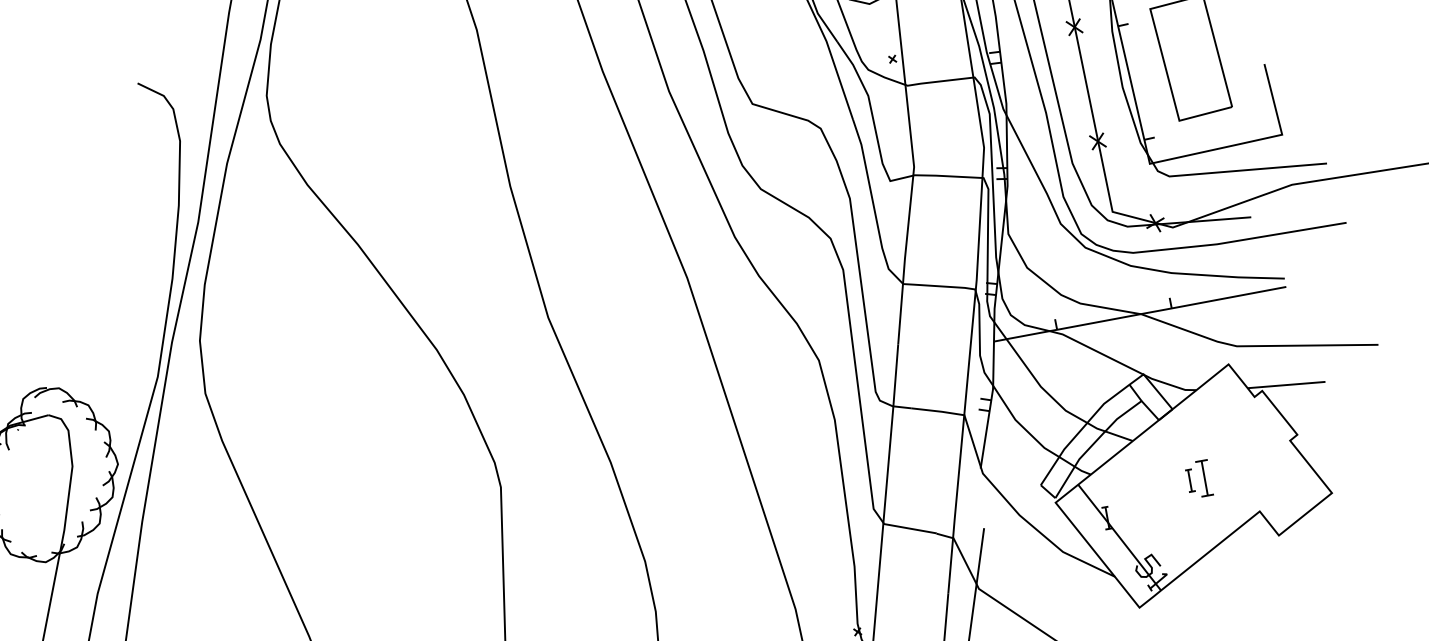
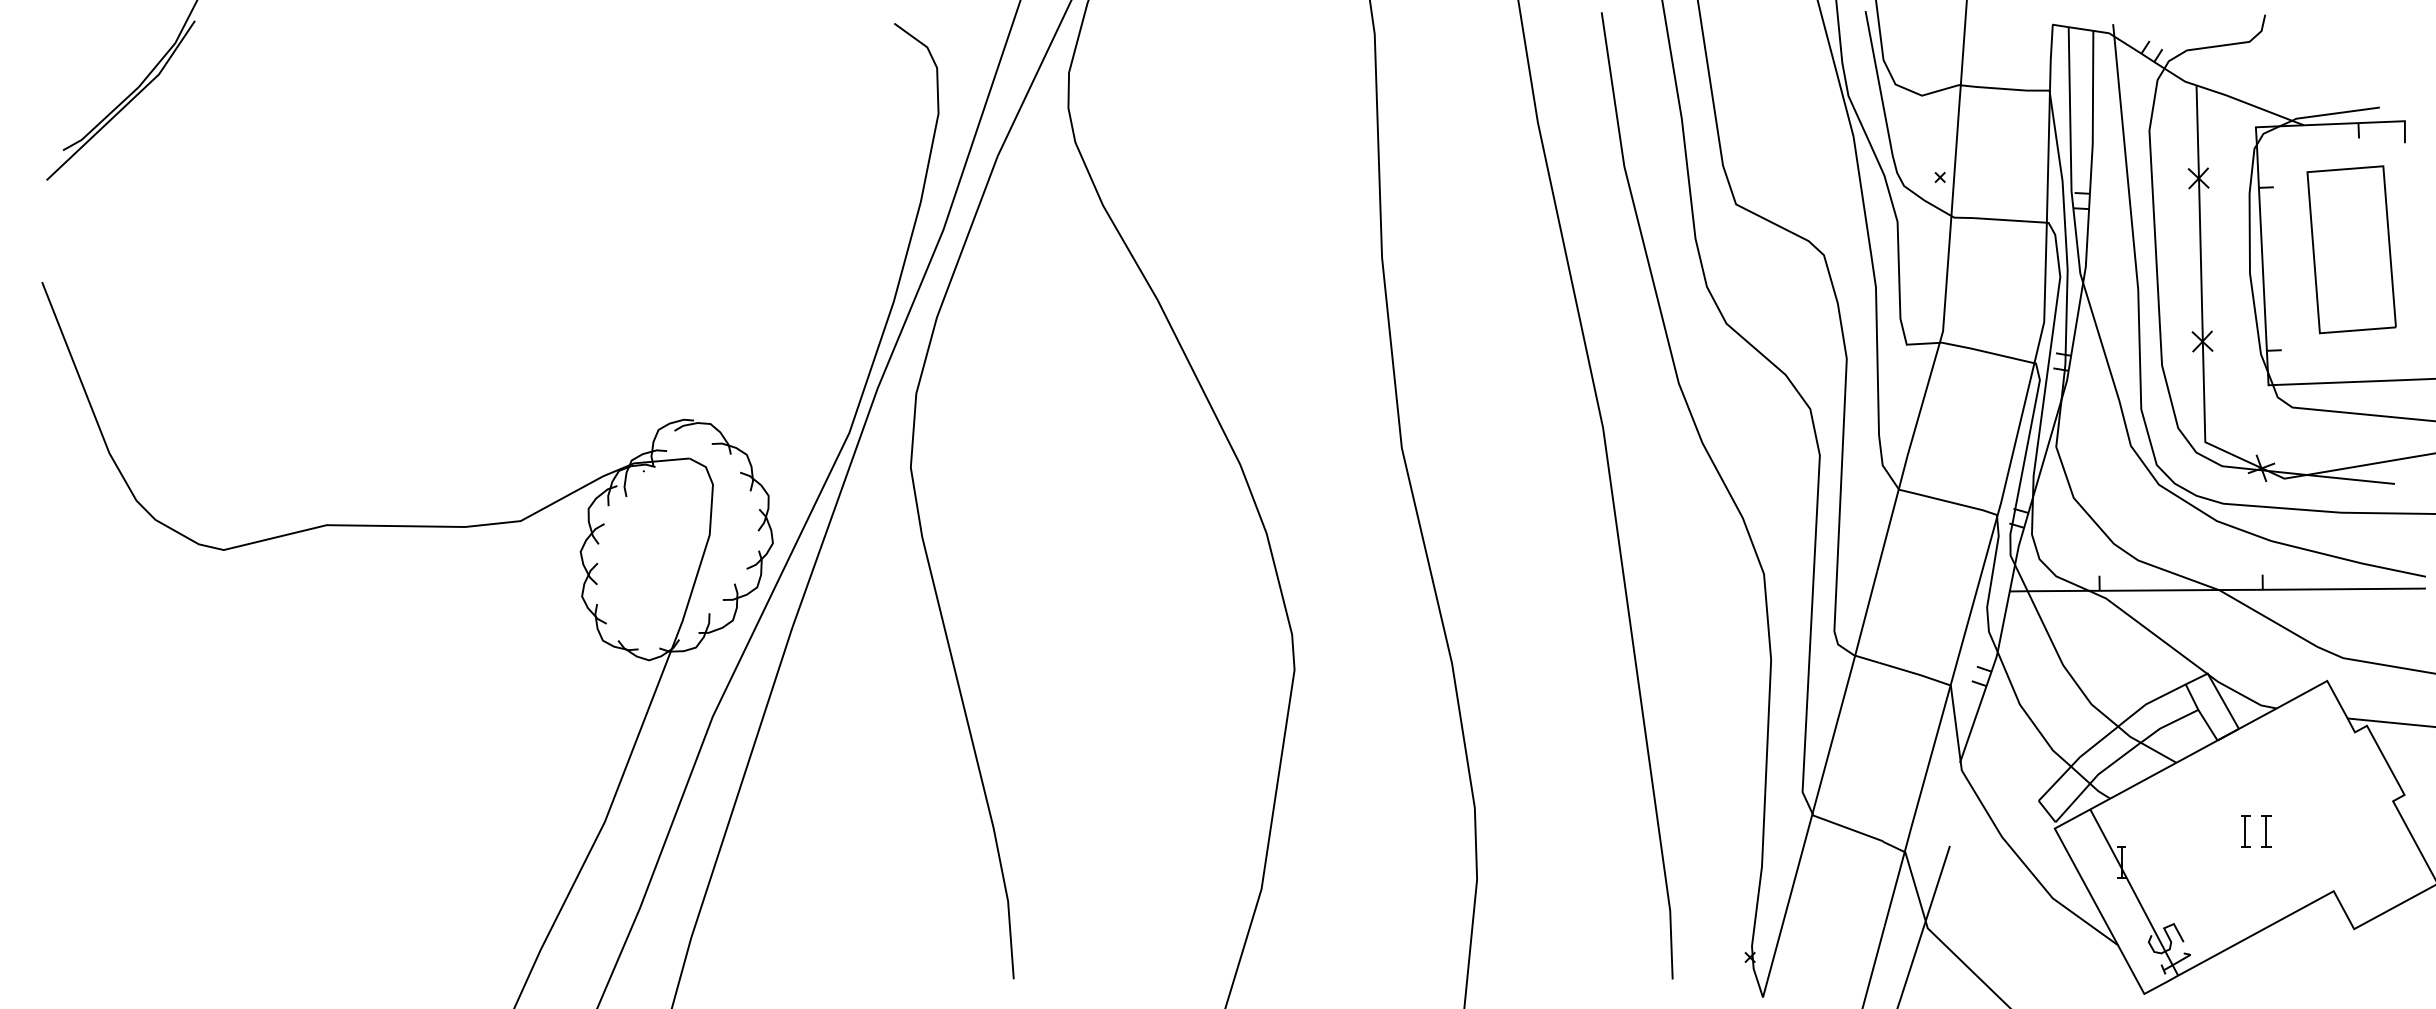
part: (1204, 477) -> (2266, 831), size x0.62

